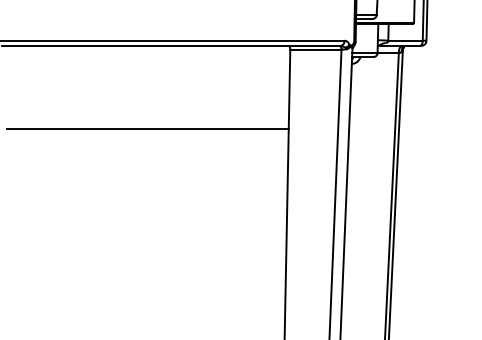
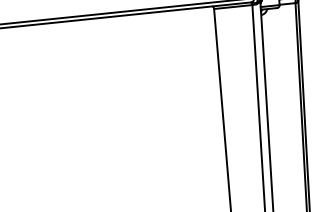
line: (147, 129) -> (113, 79), removed

